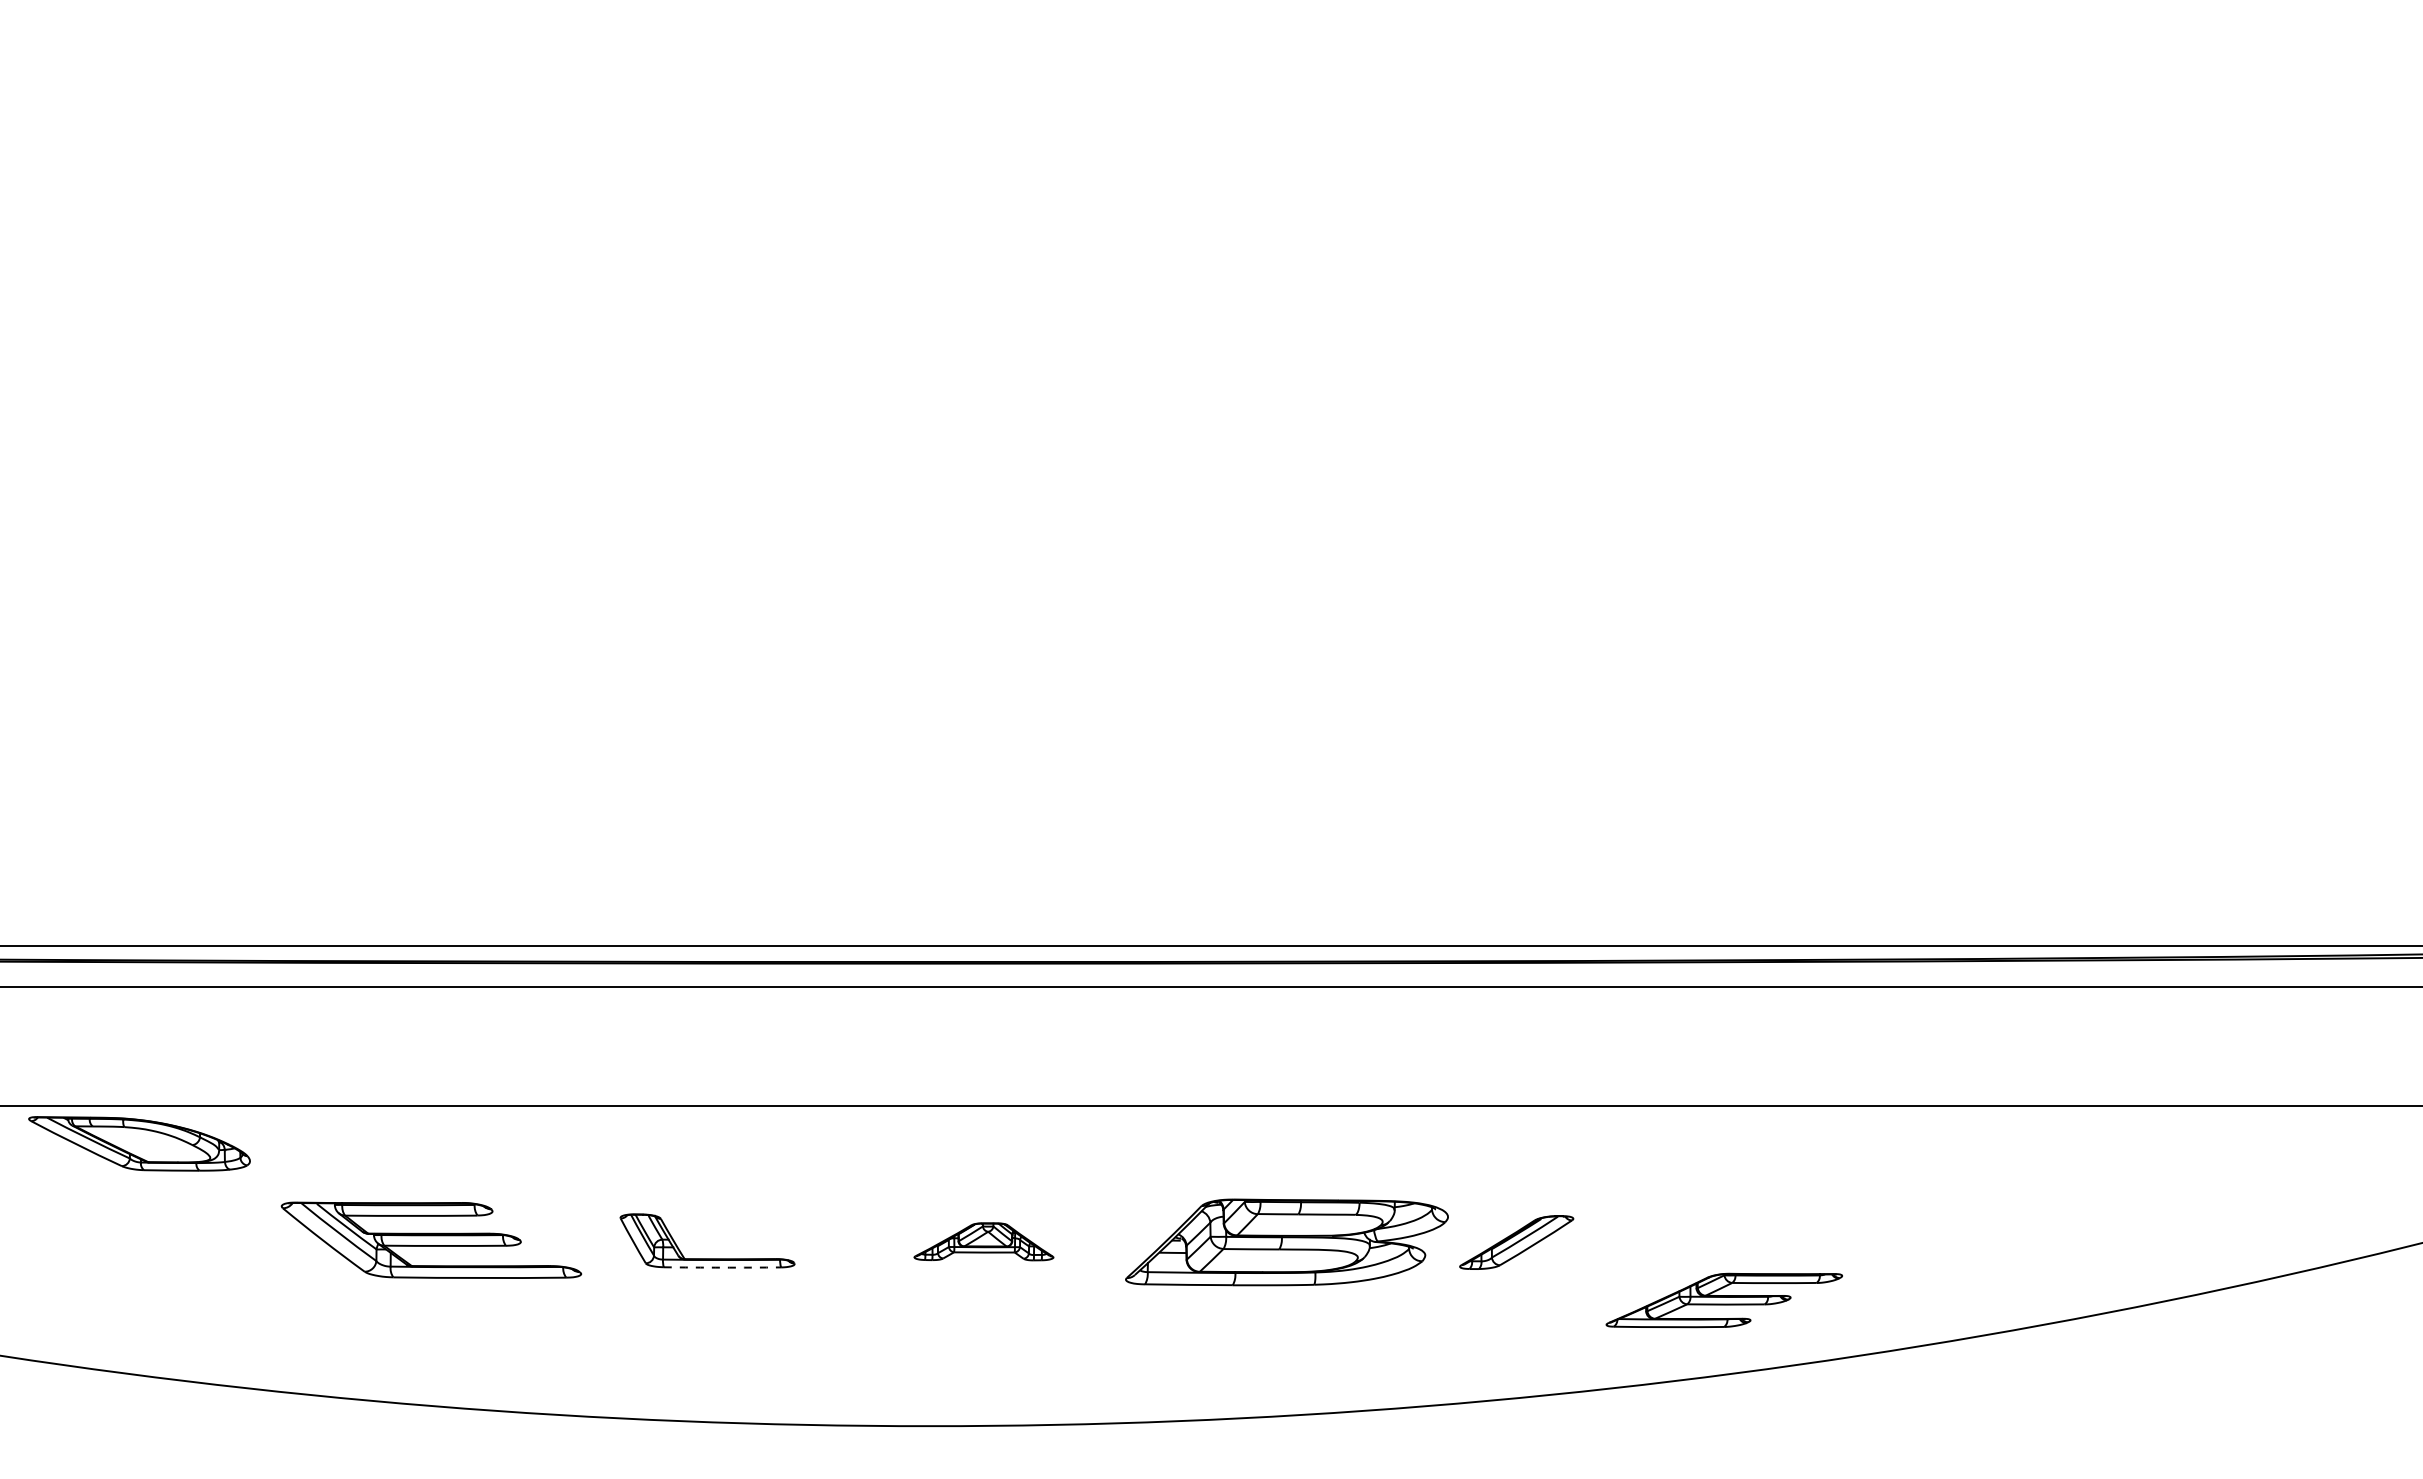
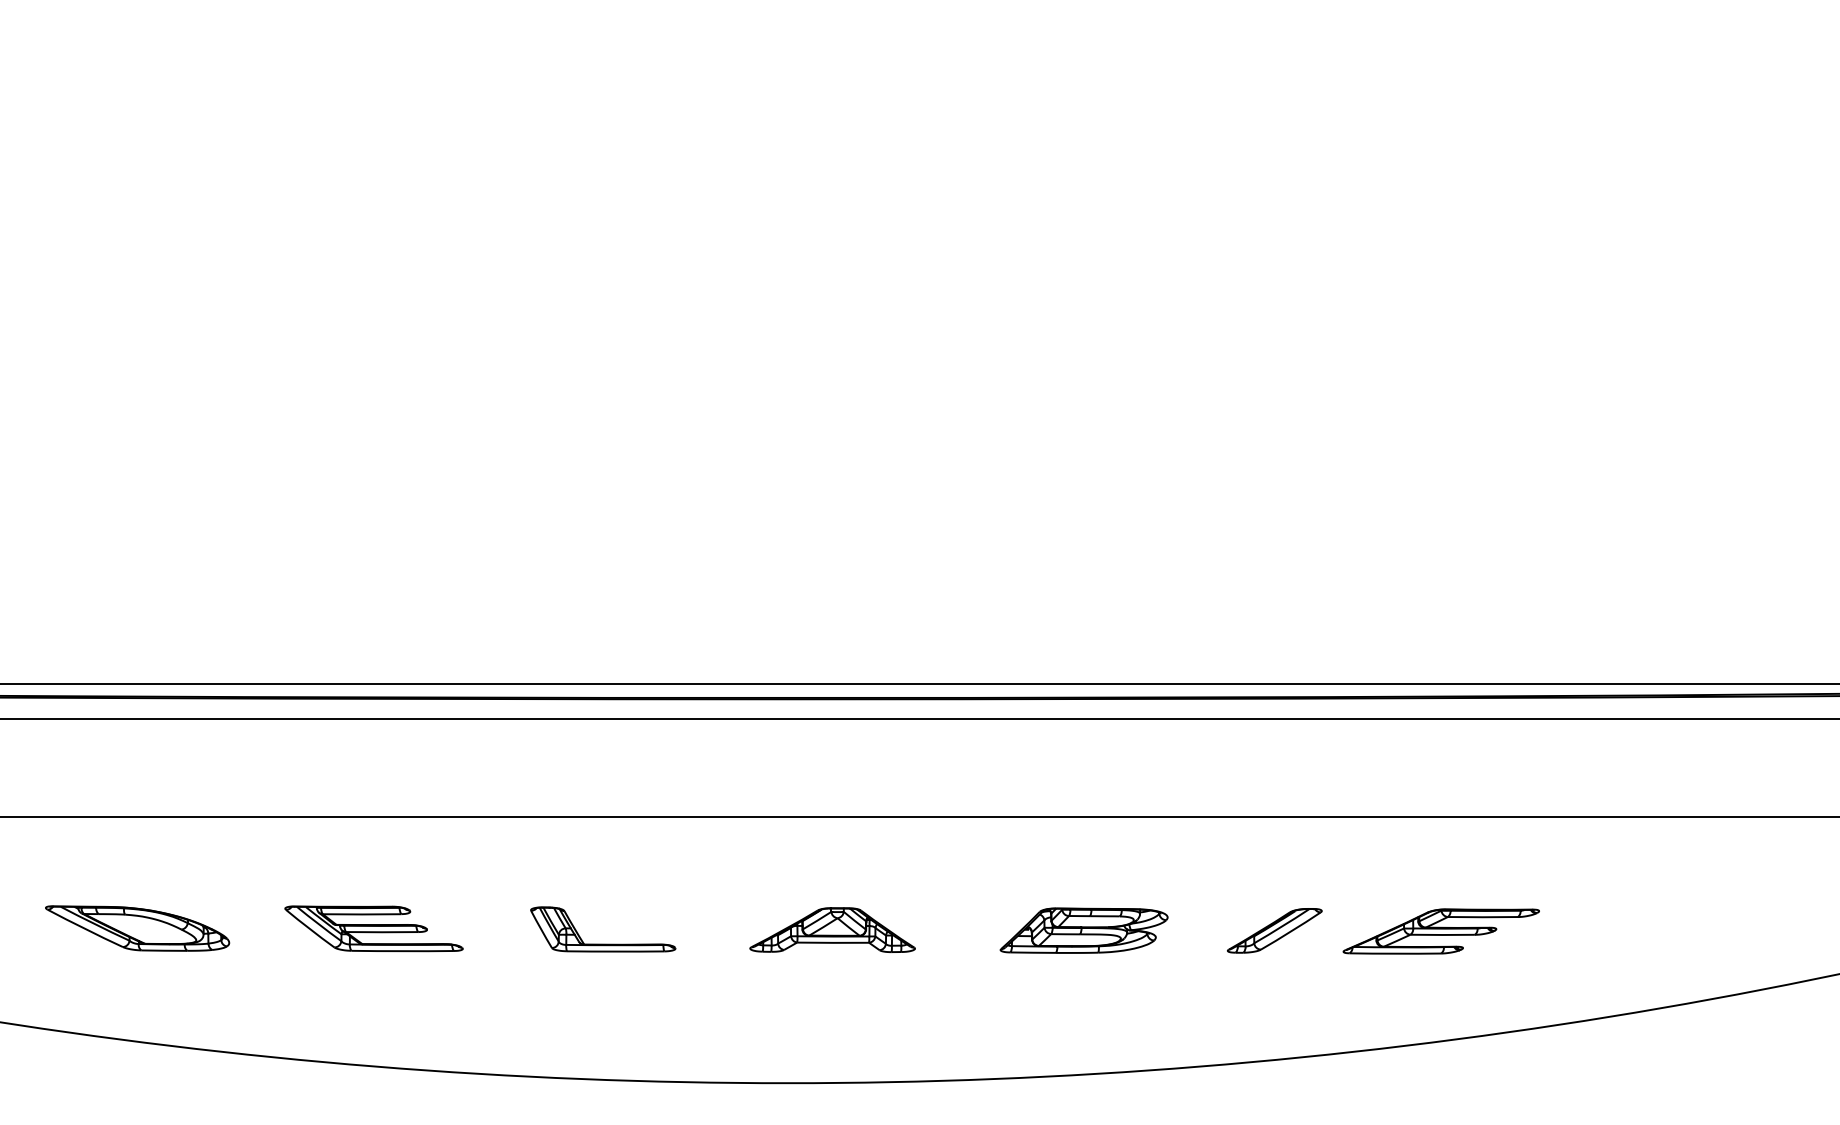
part: (139, 1143) -> (137, 928), moved
part: (431, 1239) -> (374, 928), size x0.71
part: (983, 1241) -> (832, 929), size x1.43
part: (1286, 1242) -> (1083, 930), size x0.62
arc: (722, 1267) -> (615, 951), dashed -> solid
part: (1723, 1300) -> (1440, 931), moved

